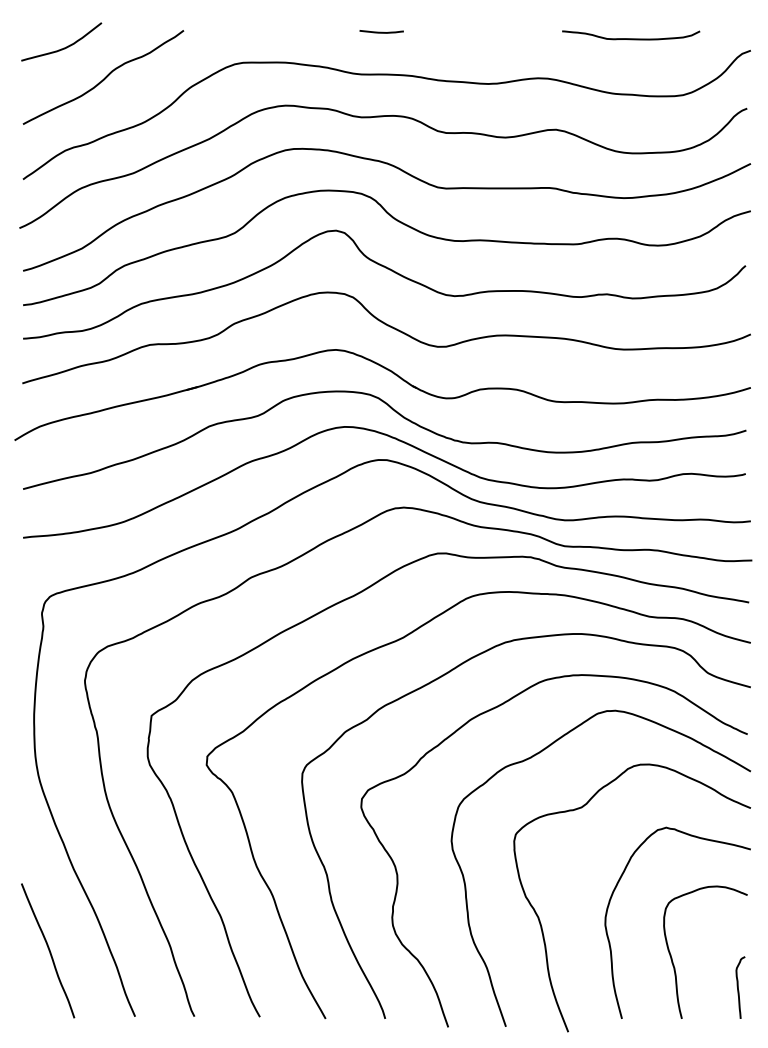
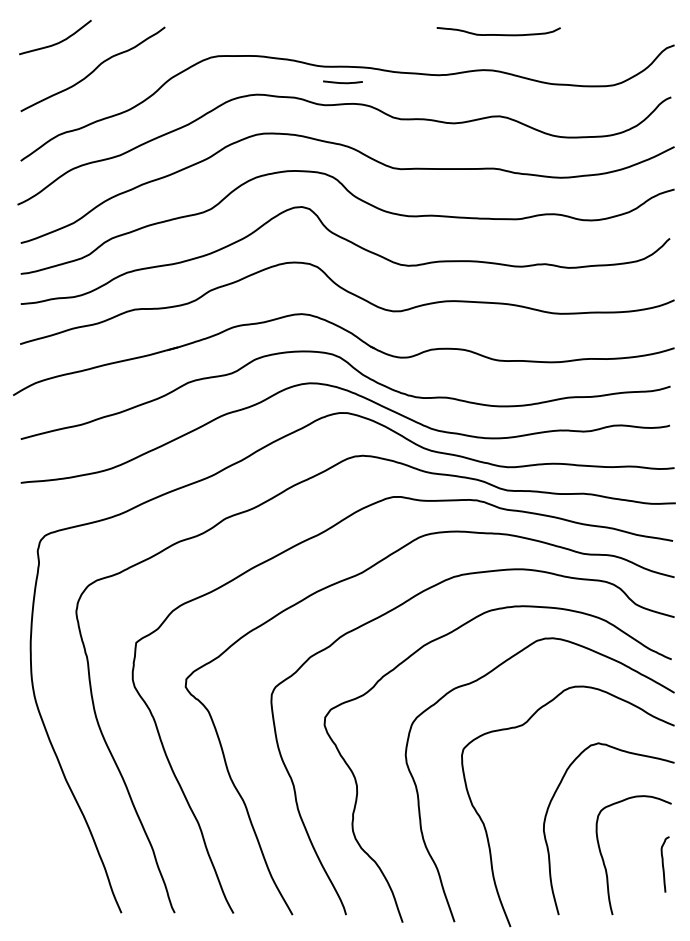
line: (381, 31) -> (342, 81), moved
curve: (631, 38) -> (499, 34), moved
curve: (48, 950) -> (43, 853), removed
curve: (738, 987) -> (663, 864), moved

